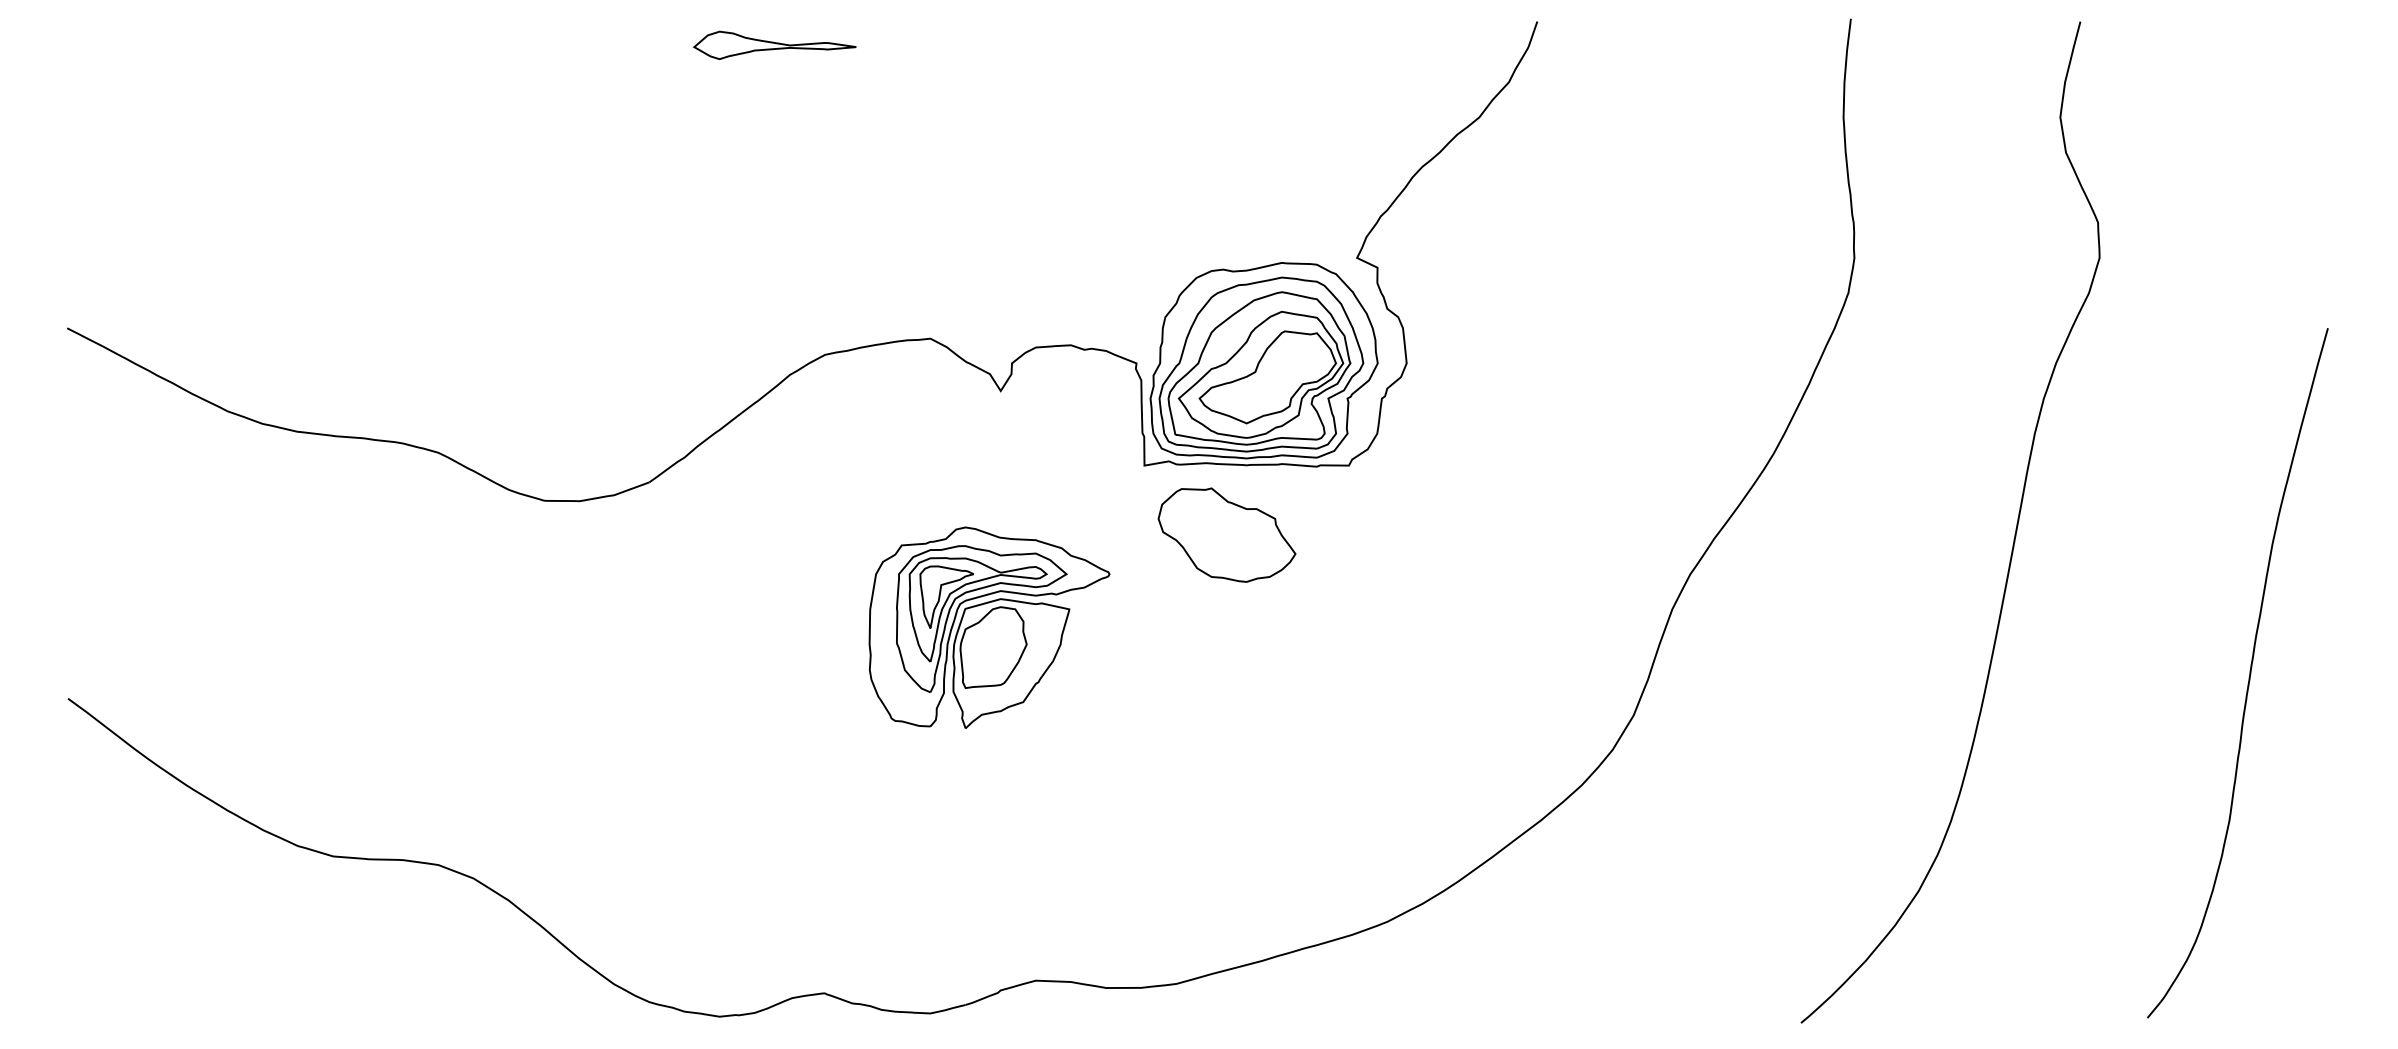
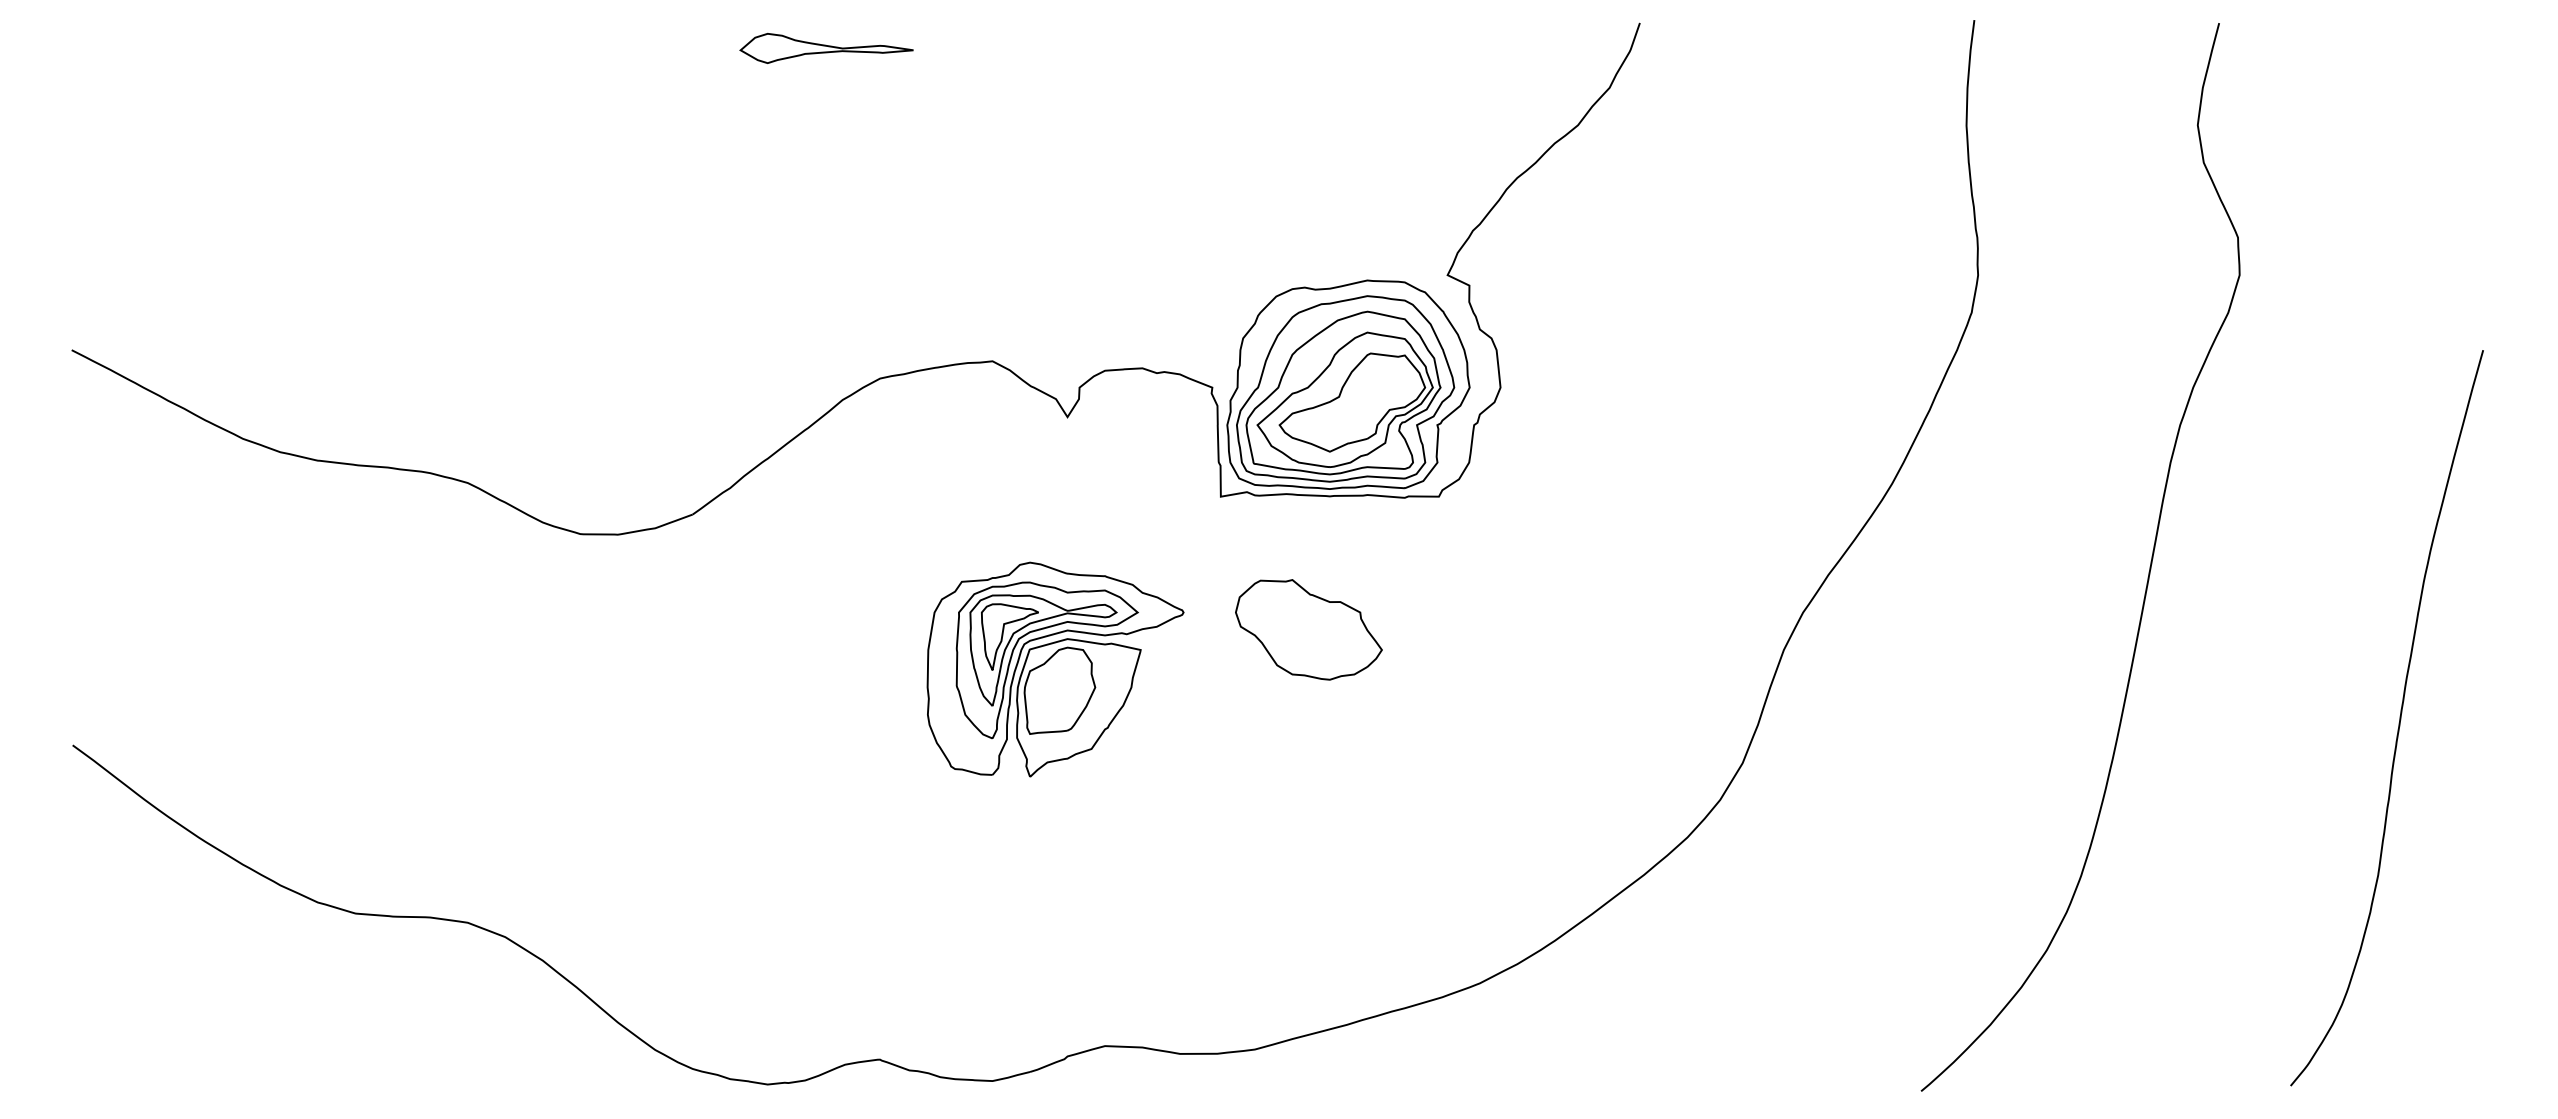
part: (1226, 534) -> (1308, 629), moved

